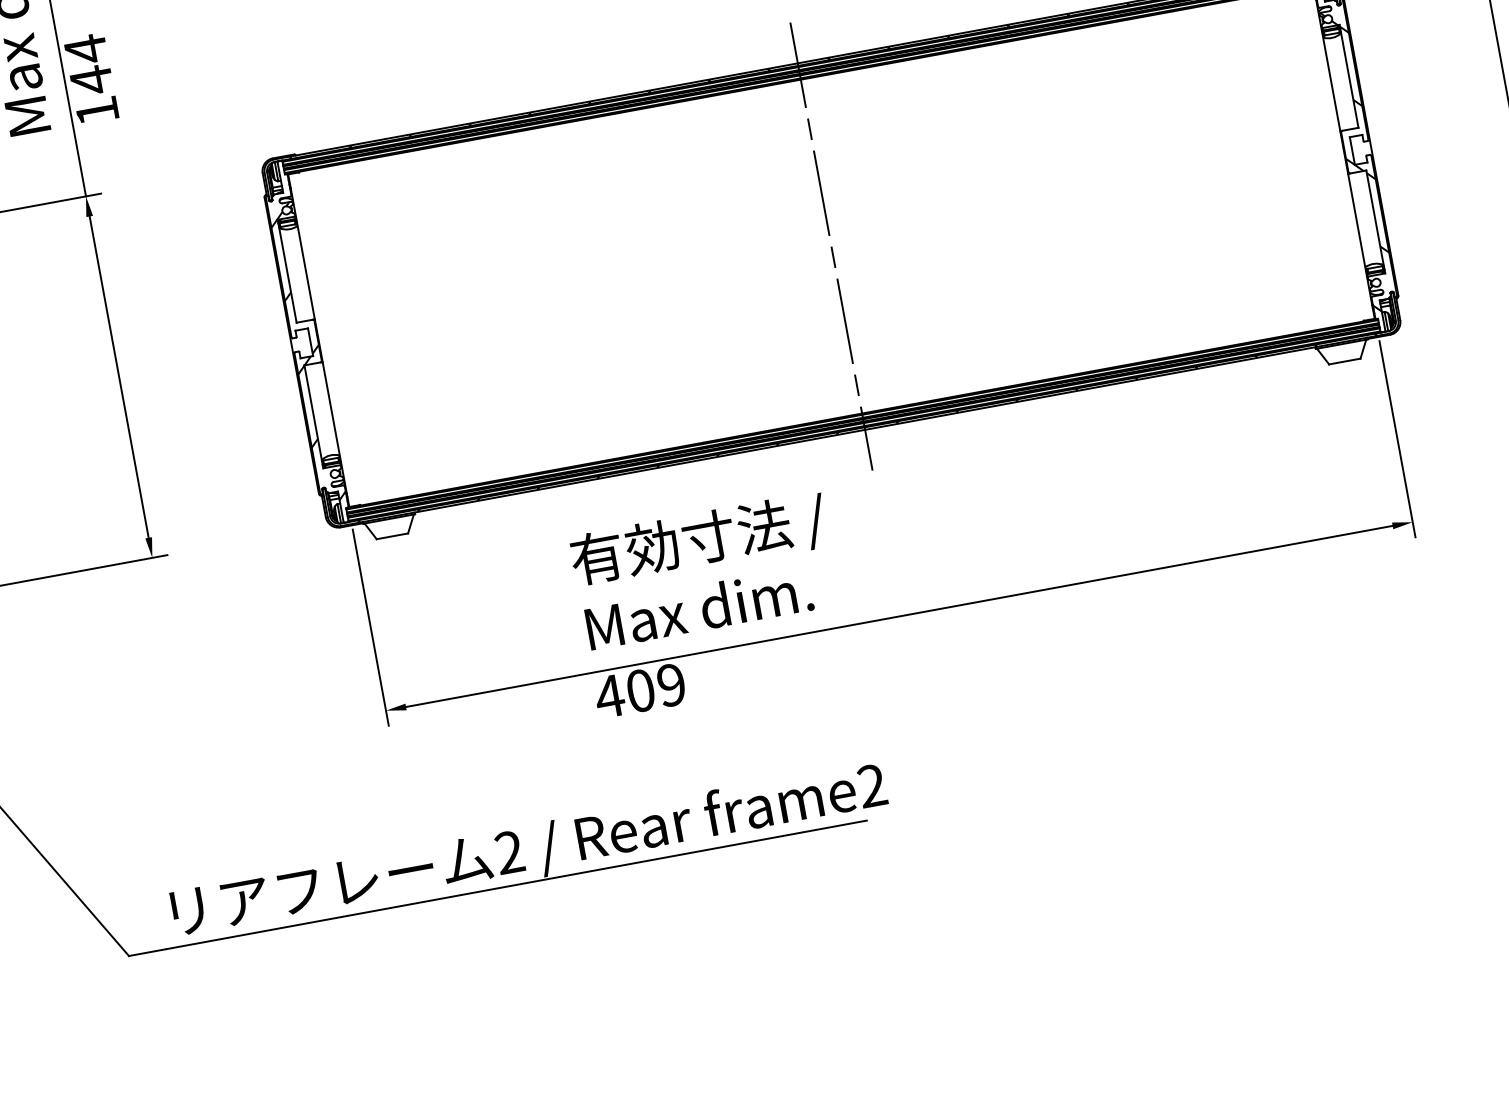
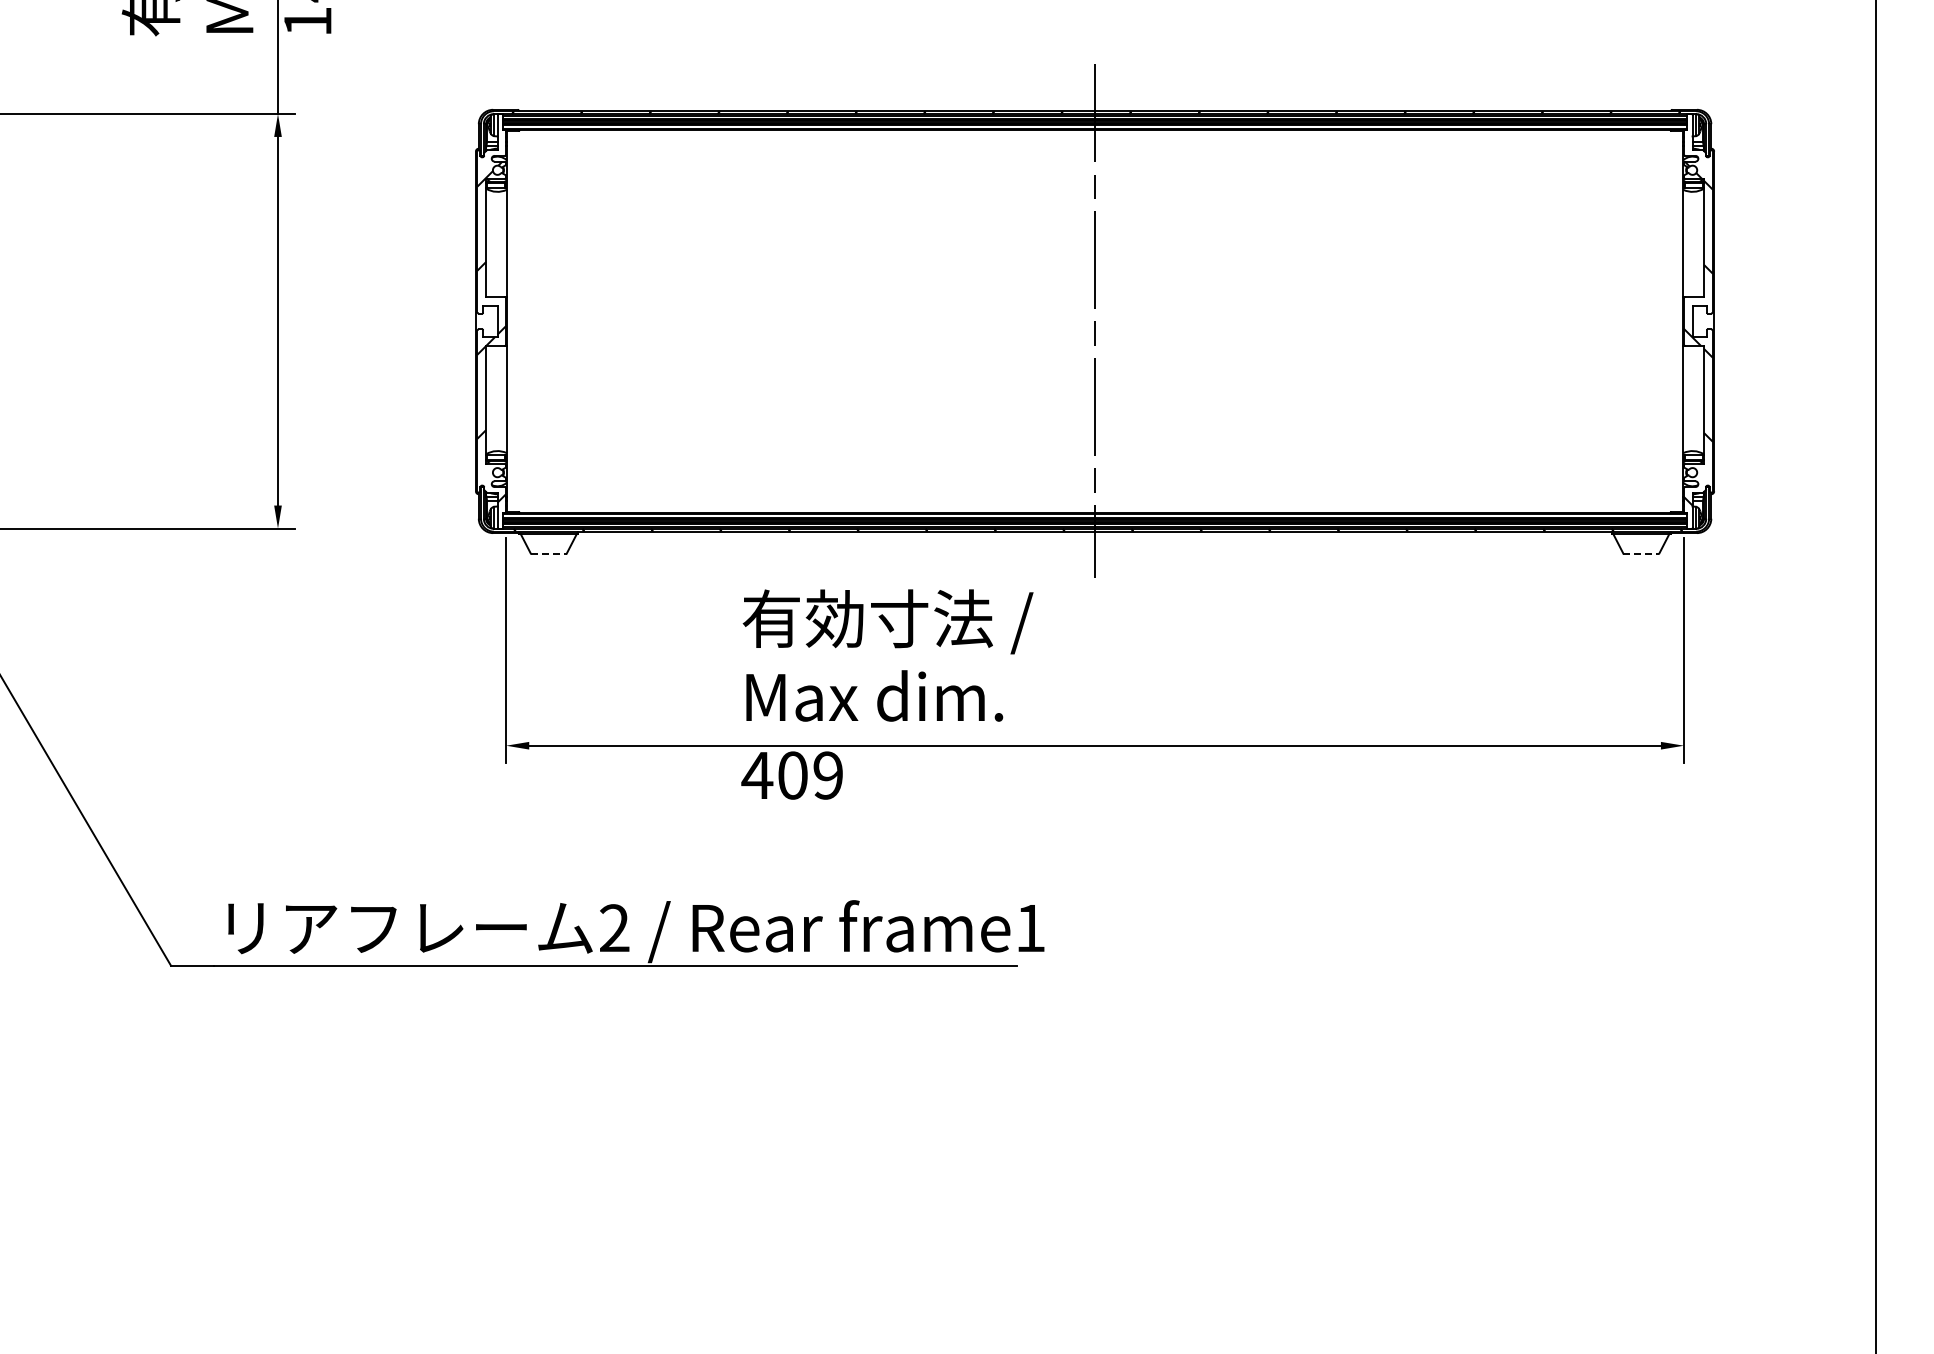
line: (1344, 361) -> (1641, 553), solid -> dashed
line: (392, 536) -> (548, 553), solid -> dashed
text: (872, 785) -> (1030, 927), frame2 -> frame1

